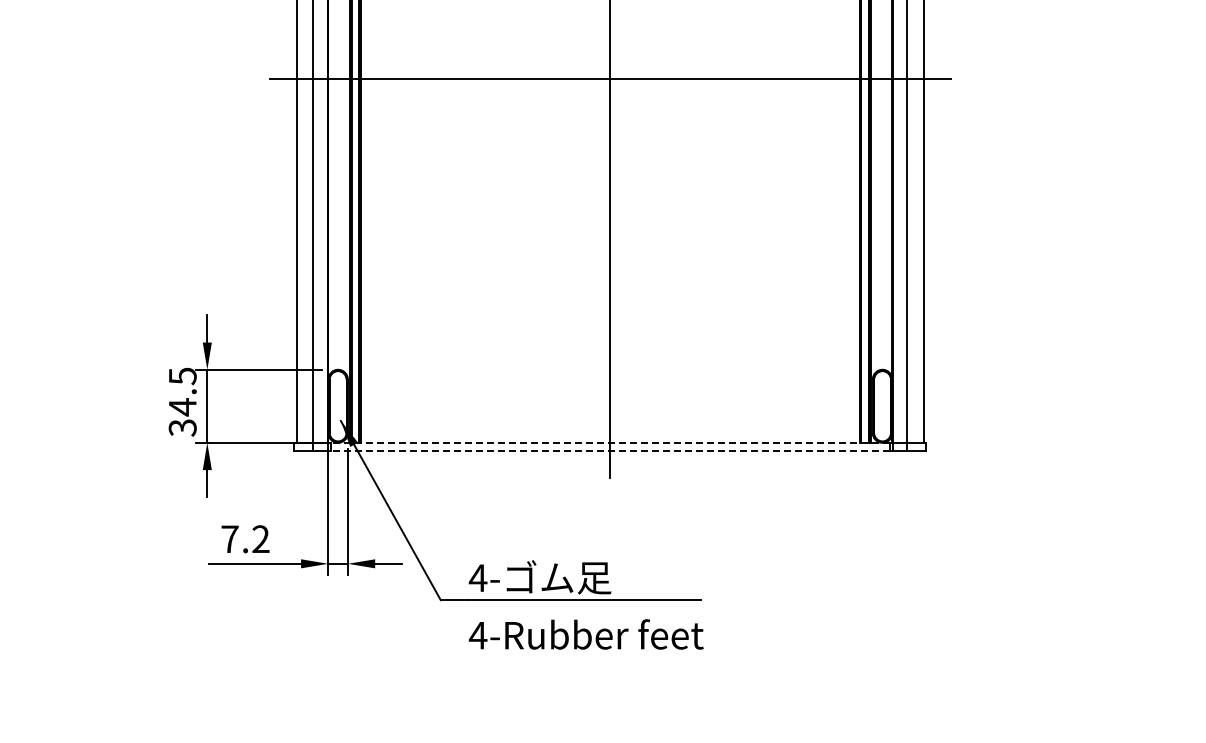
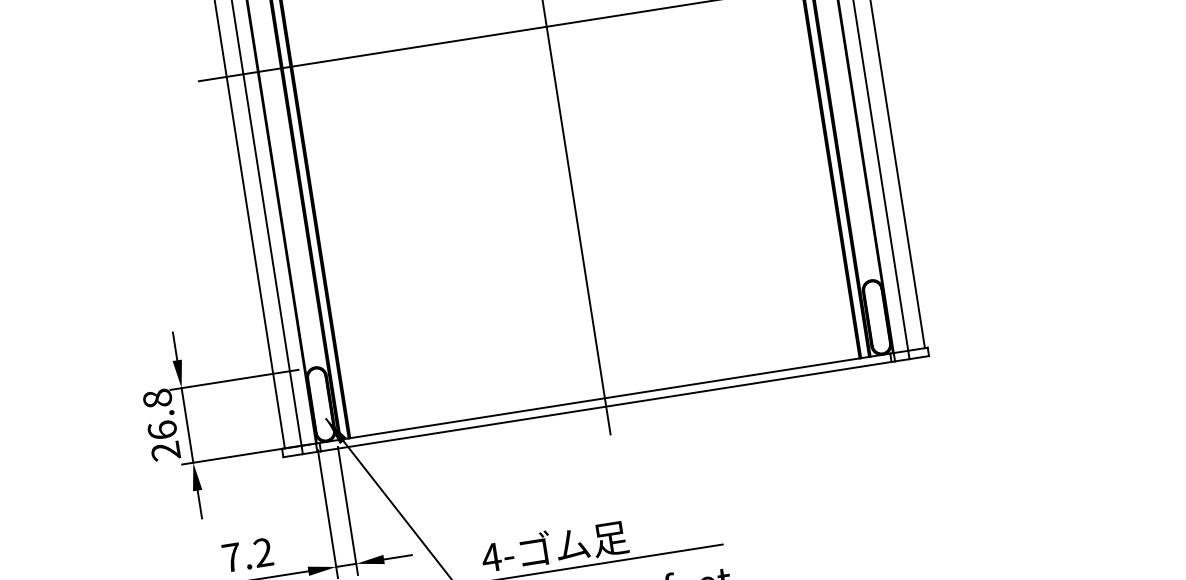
text: (182, 401) -> (161, 424), 34.5 -> 26.8
line: (609, 442) -> (603, 398), dashed -> solid
line: (609, 451) -> (605, 407), dashed -> solid

